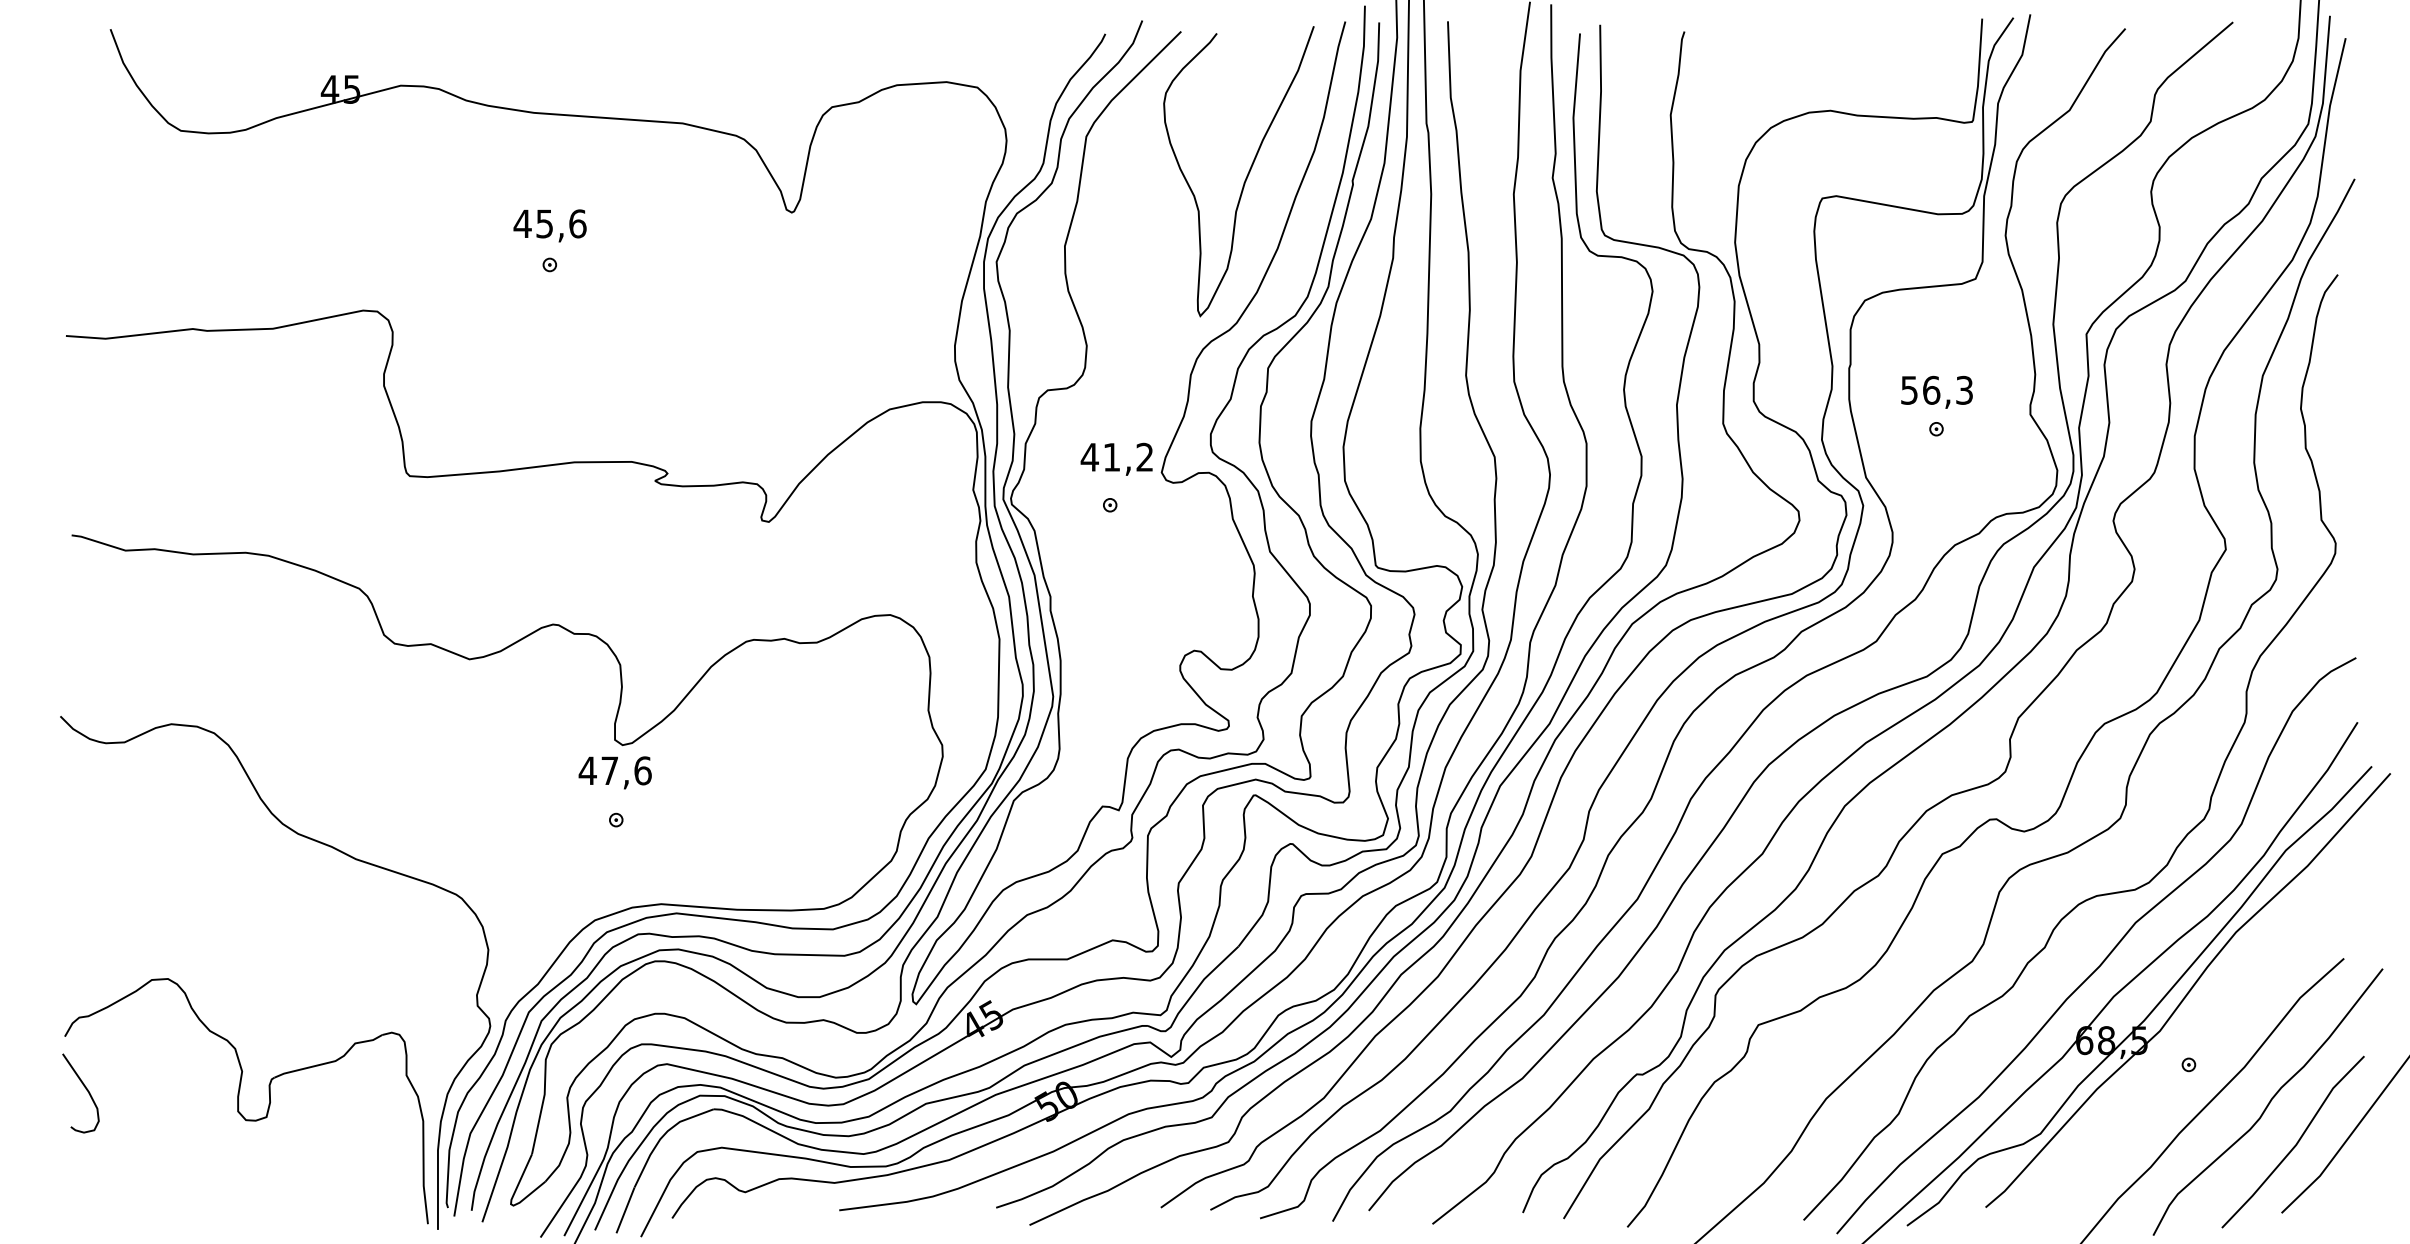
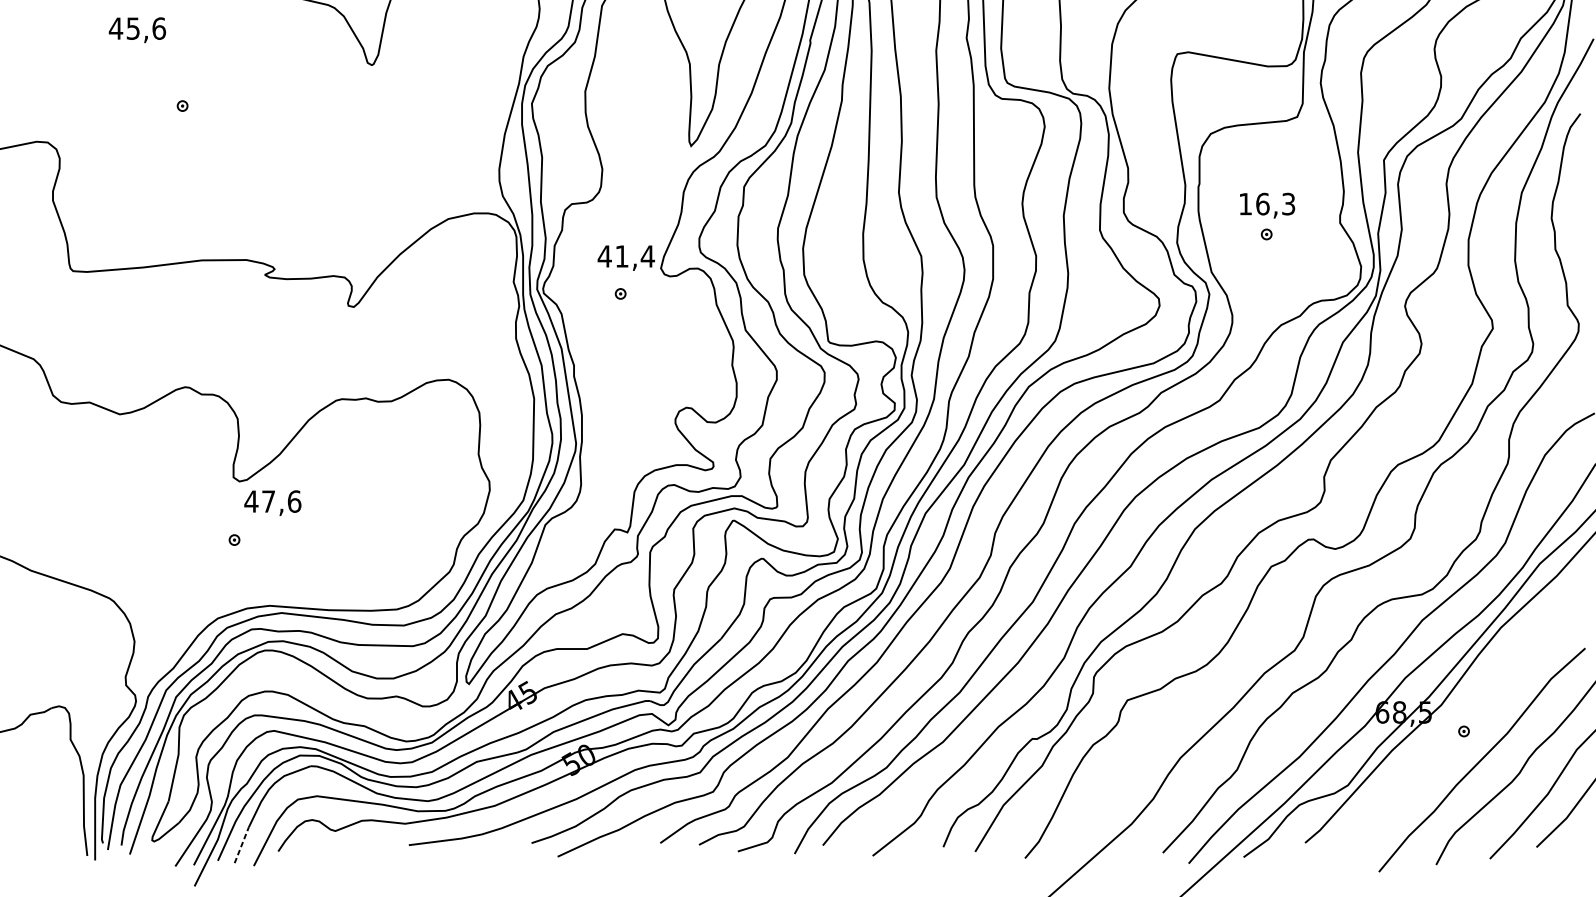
text: (549, 225) -> (137, 29), moved
text: (1909, 390) -> (1245, 204), 56,3 -> 16,3
text: (1144, 456) -> (647, 255), 41,2 -> 41,4
text: (614, 772) -> (272, 502), moved
line: (625, 1210) -> (241, 845), solid -> dashed

